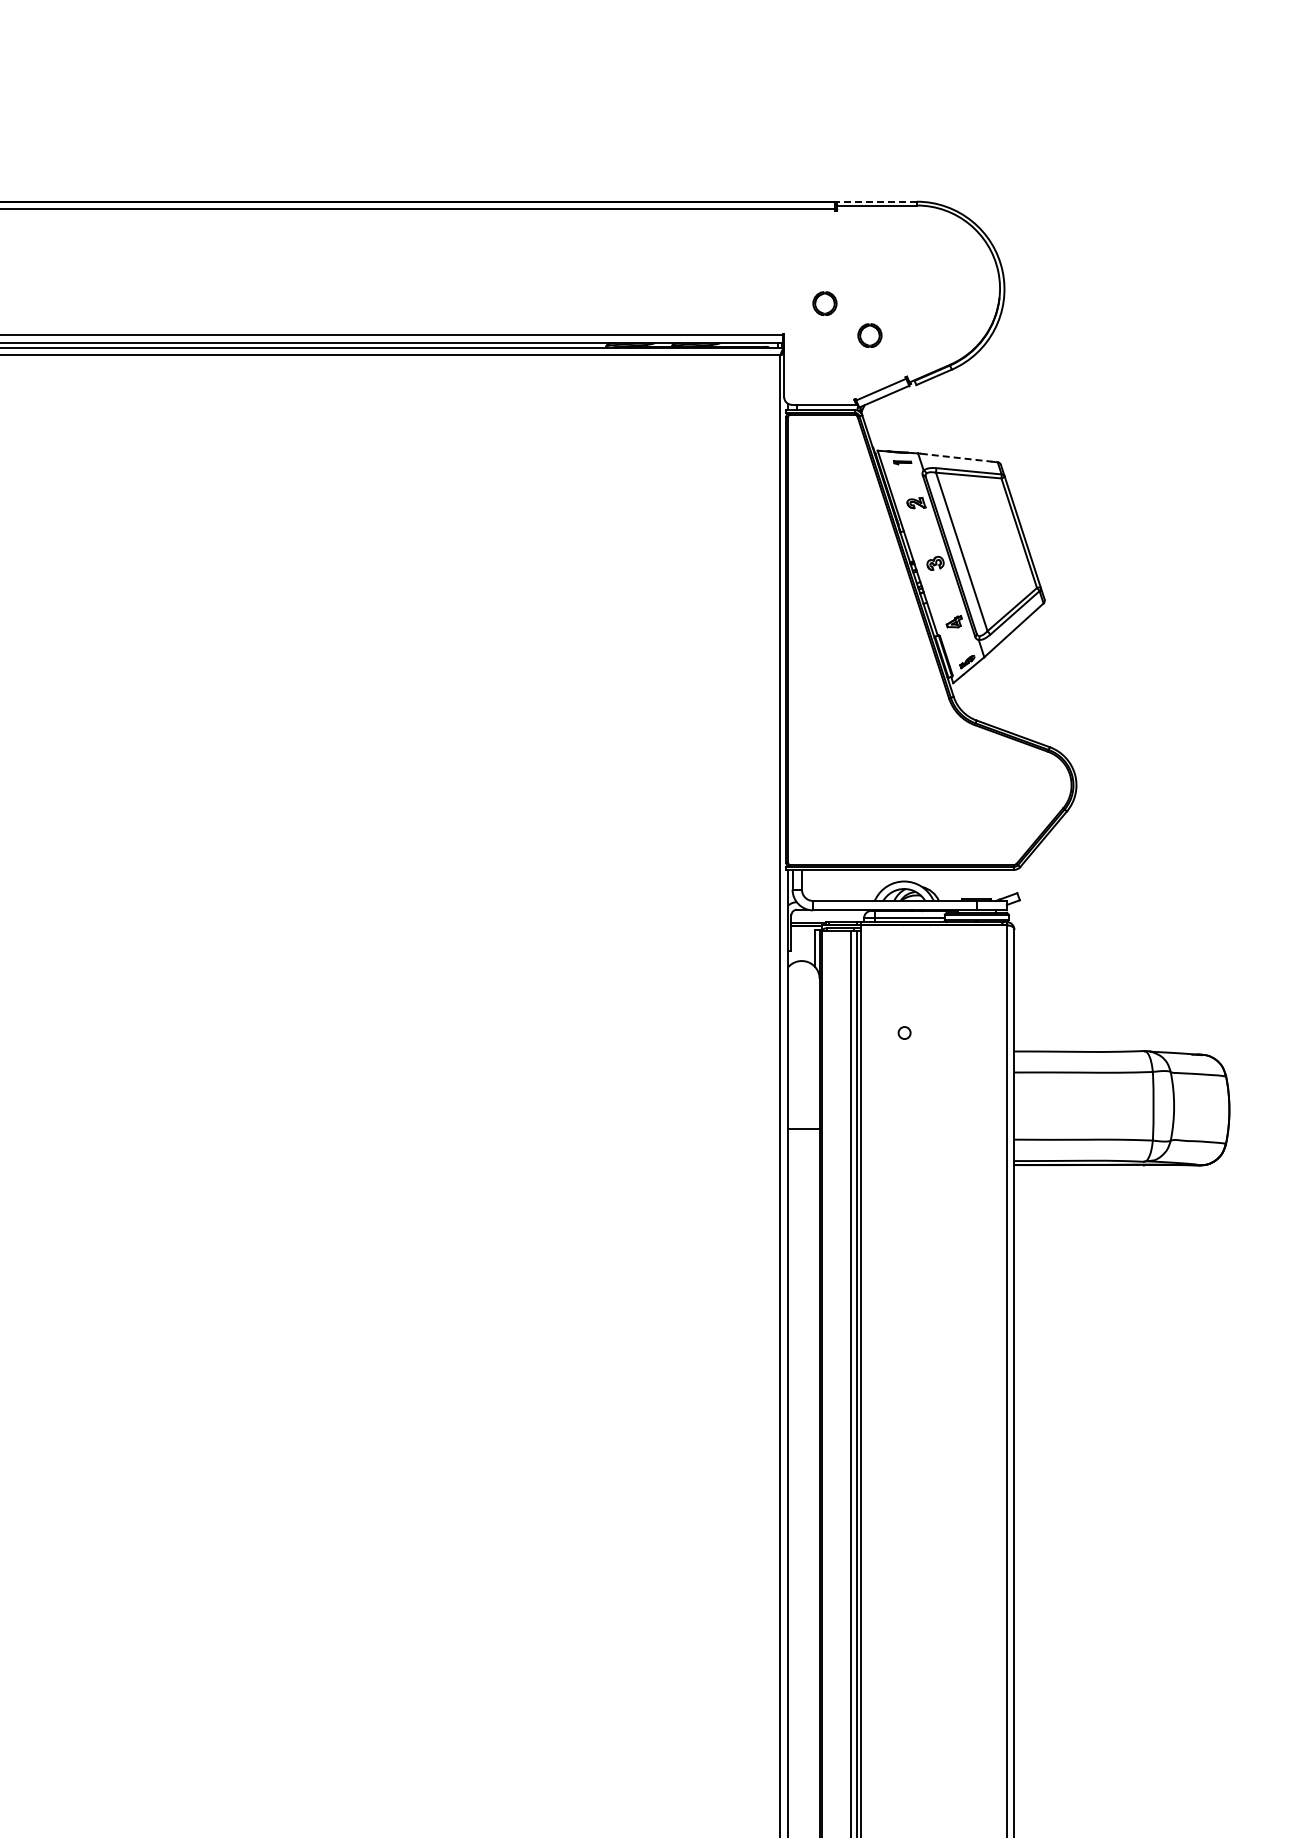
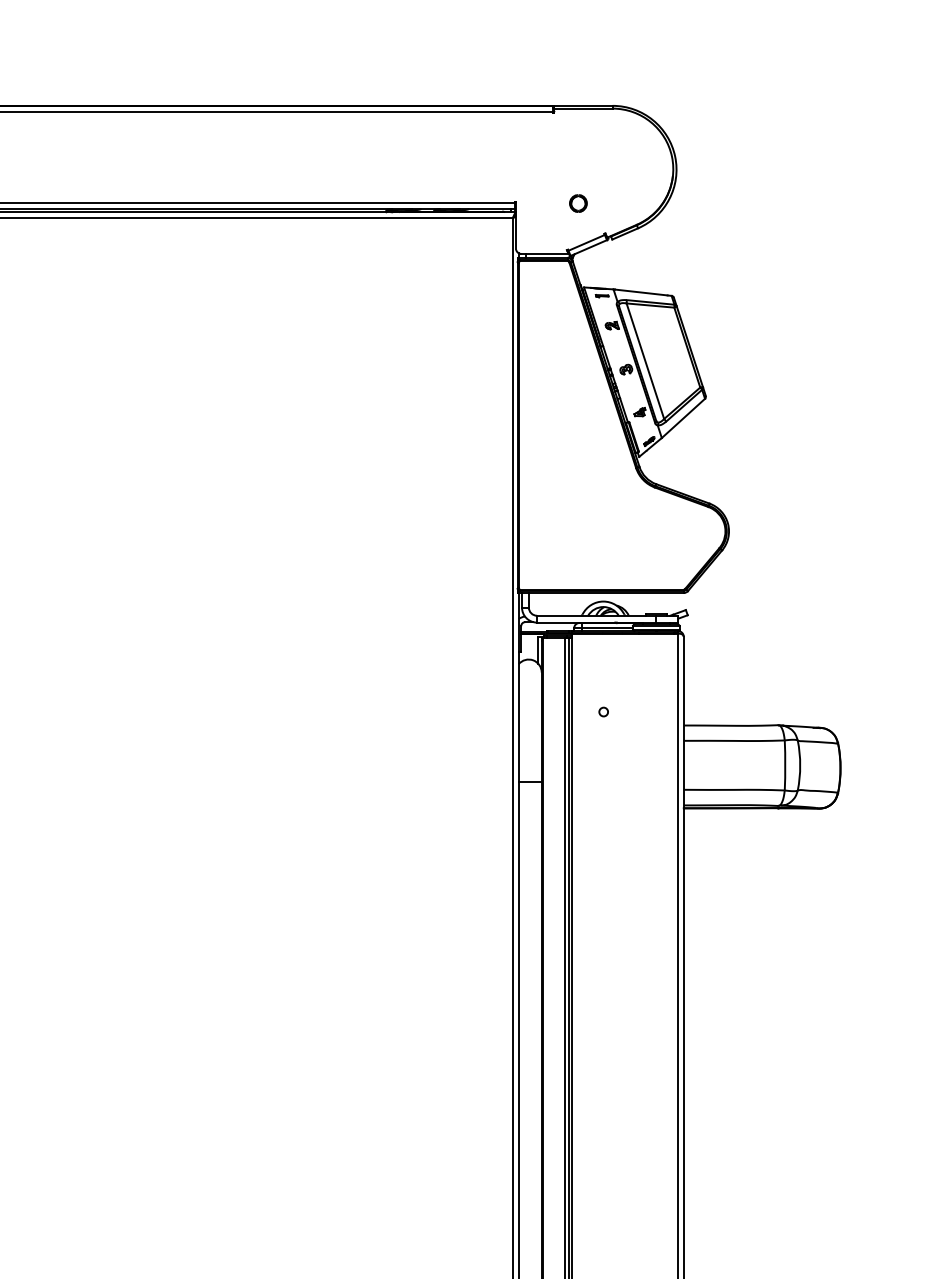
line: (876, 201) -> (583, 105), dashed -> solid
part: (824, 303) -> (545, 180), removed
line: (956, 457) -> (641, 292), dashed -> solid

